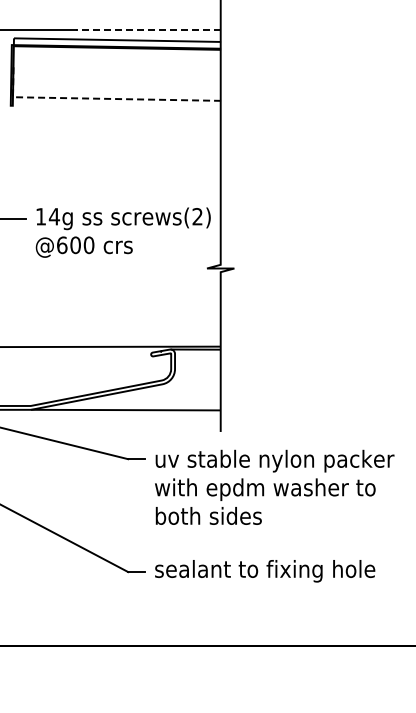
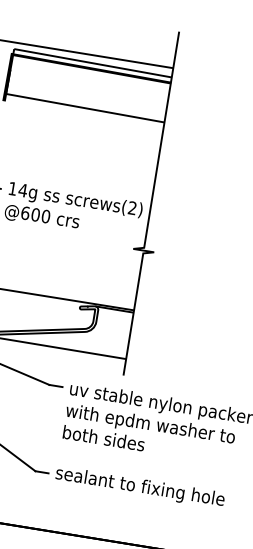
line: (147, 29) -> (117, 58), dashed -> solid
line: (100, 98) -> (72, 105), dashed -> solid

